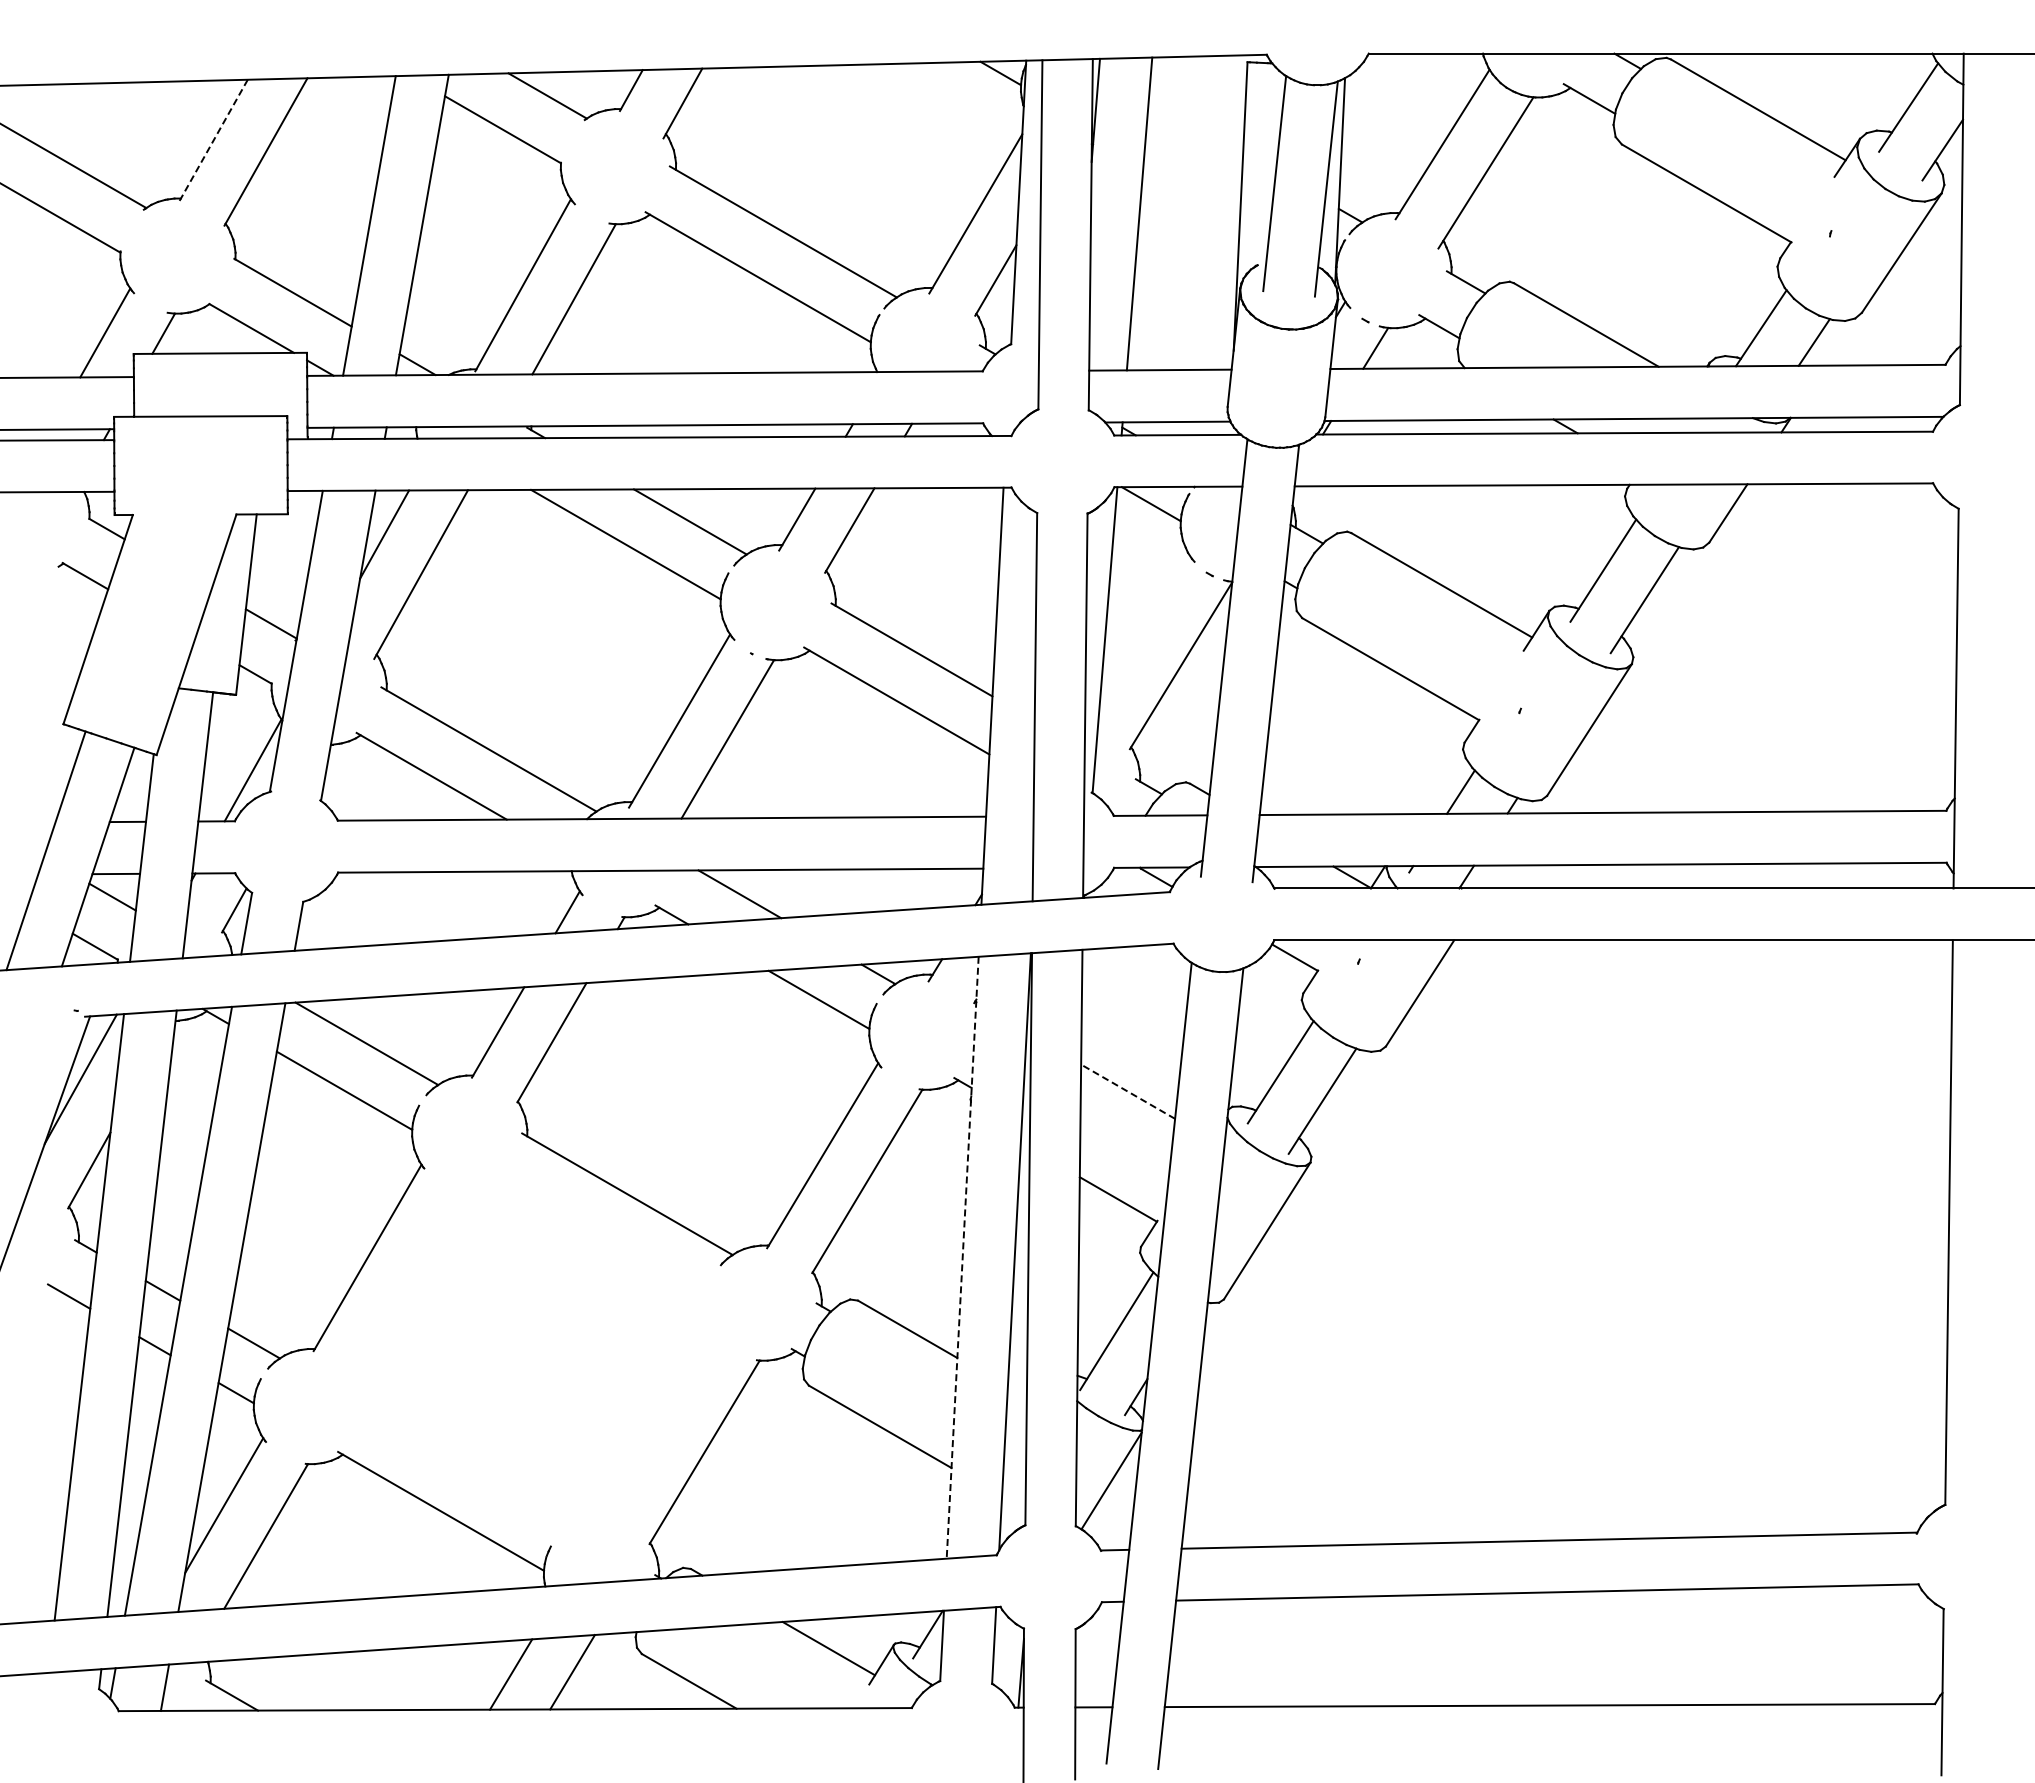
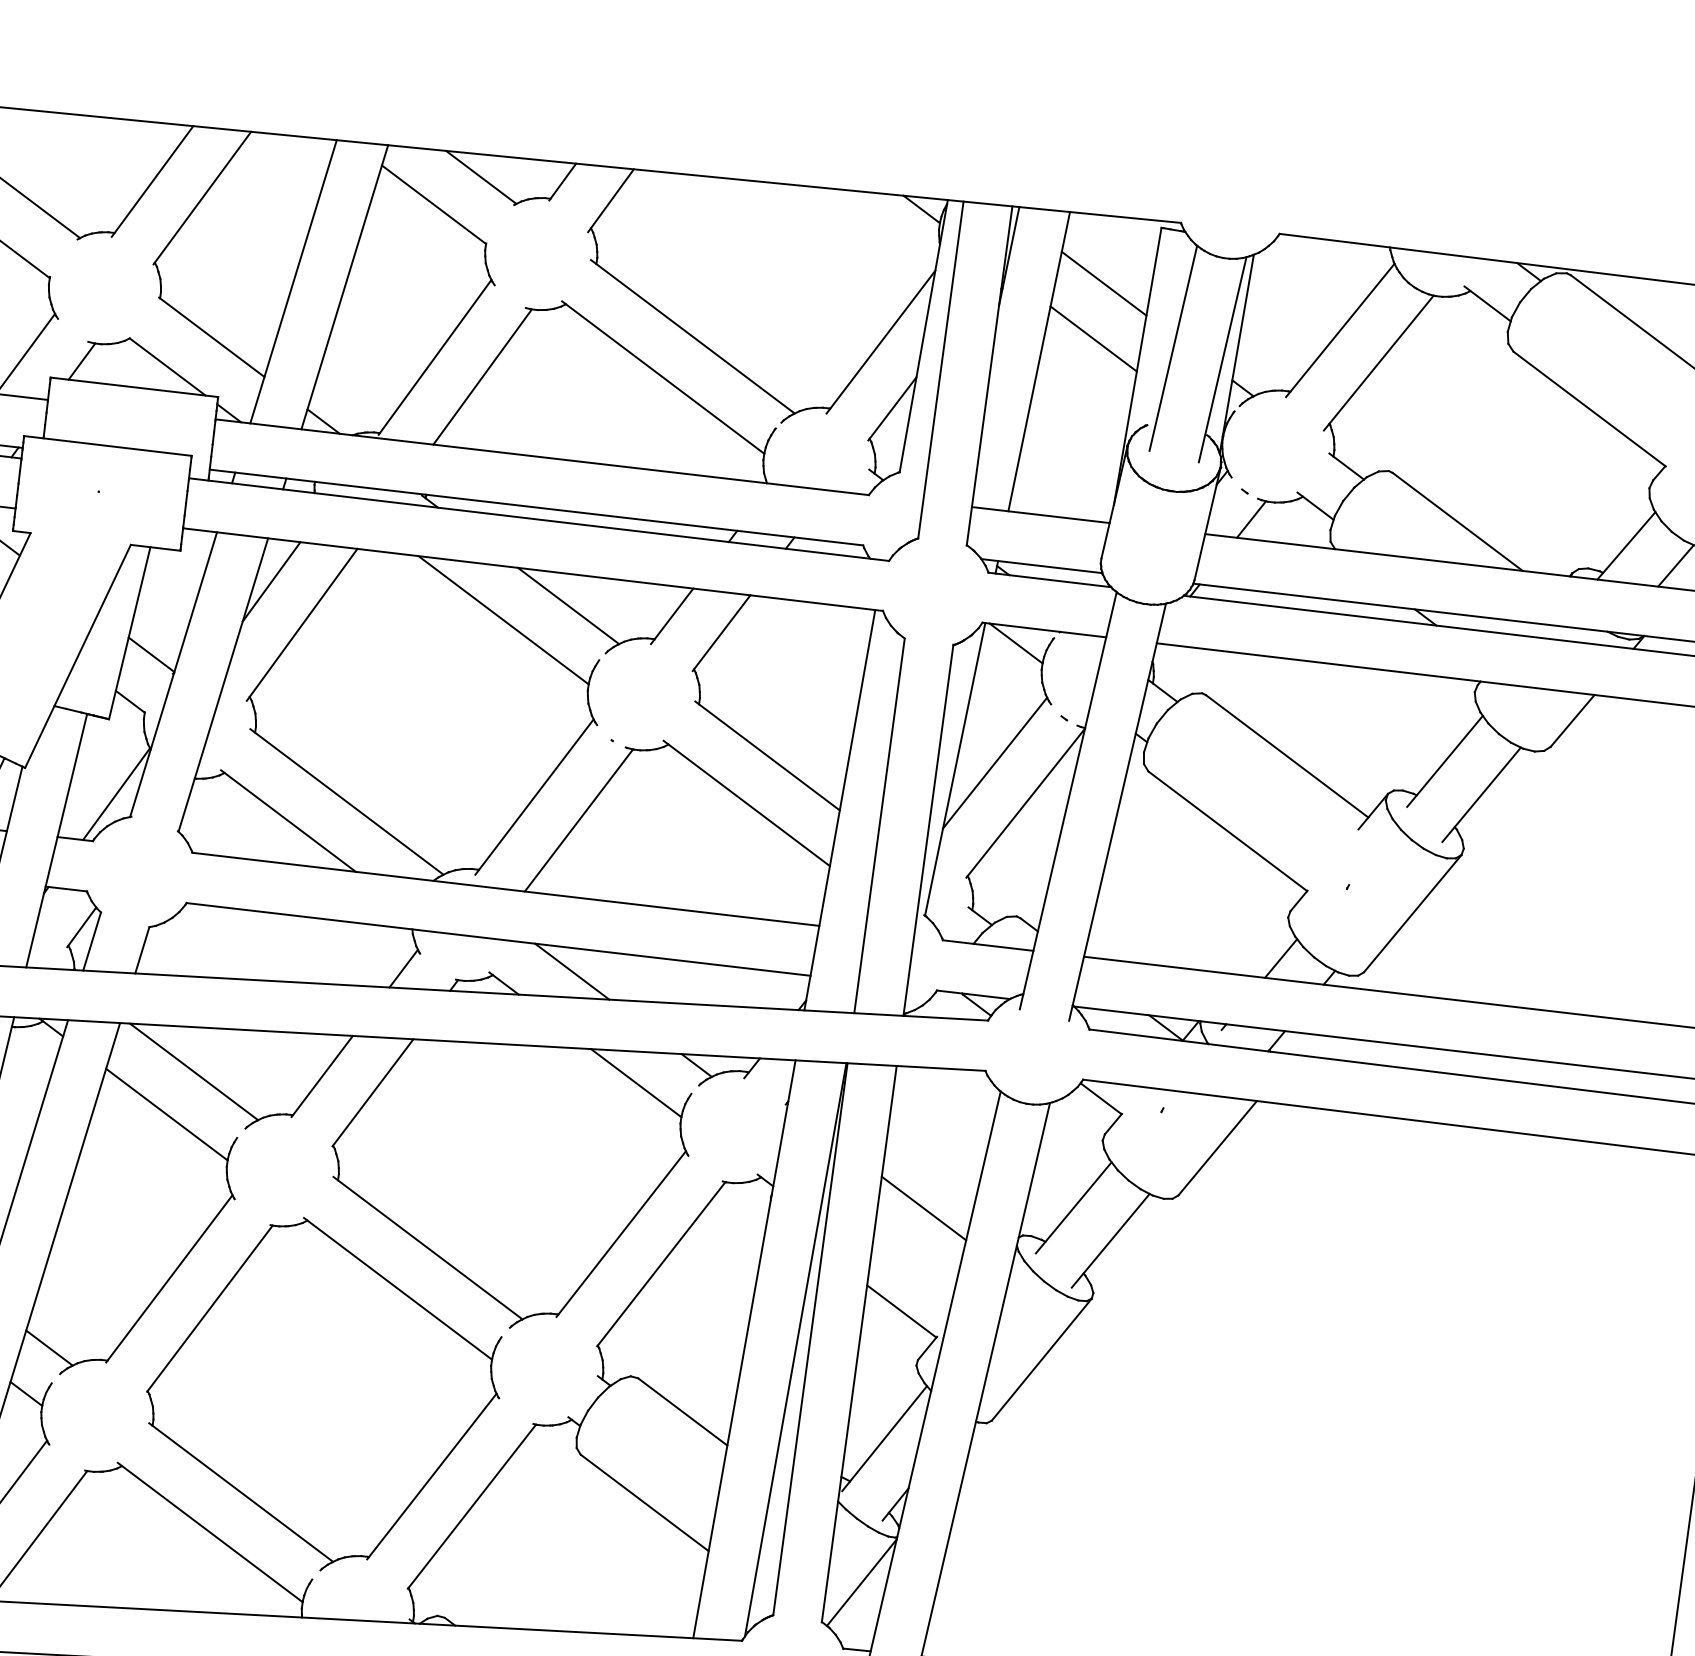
line: (1195, 126) -> (1103, 283), added
line: (213, 141) -> (152, 181), dashed -> solid
line: (1192, 183) -> (1093, 338), added
line: (1144, 628) -> (994, 762), added
line: (1127, 1091) -> (923, 1208), dashed -> solid
line: (962, 1258) -> (744, 1350), dashed -> solid
part: (538, 1357) -> (322, 1395), added

